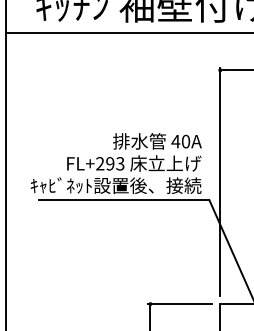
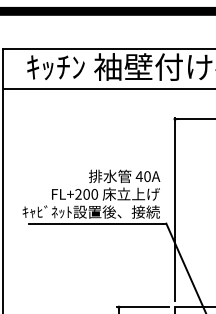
text: (115, 163) -> (90, 194), FL+293 -> FL+200

